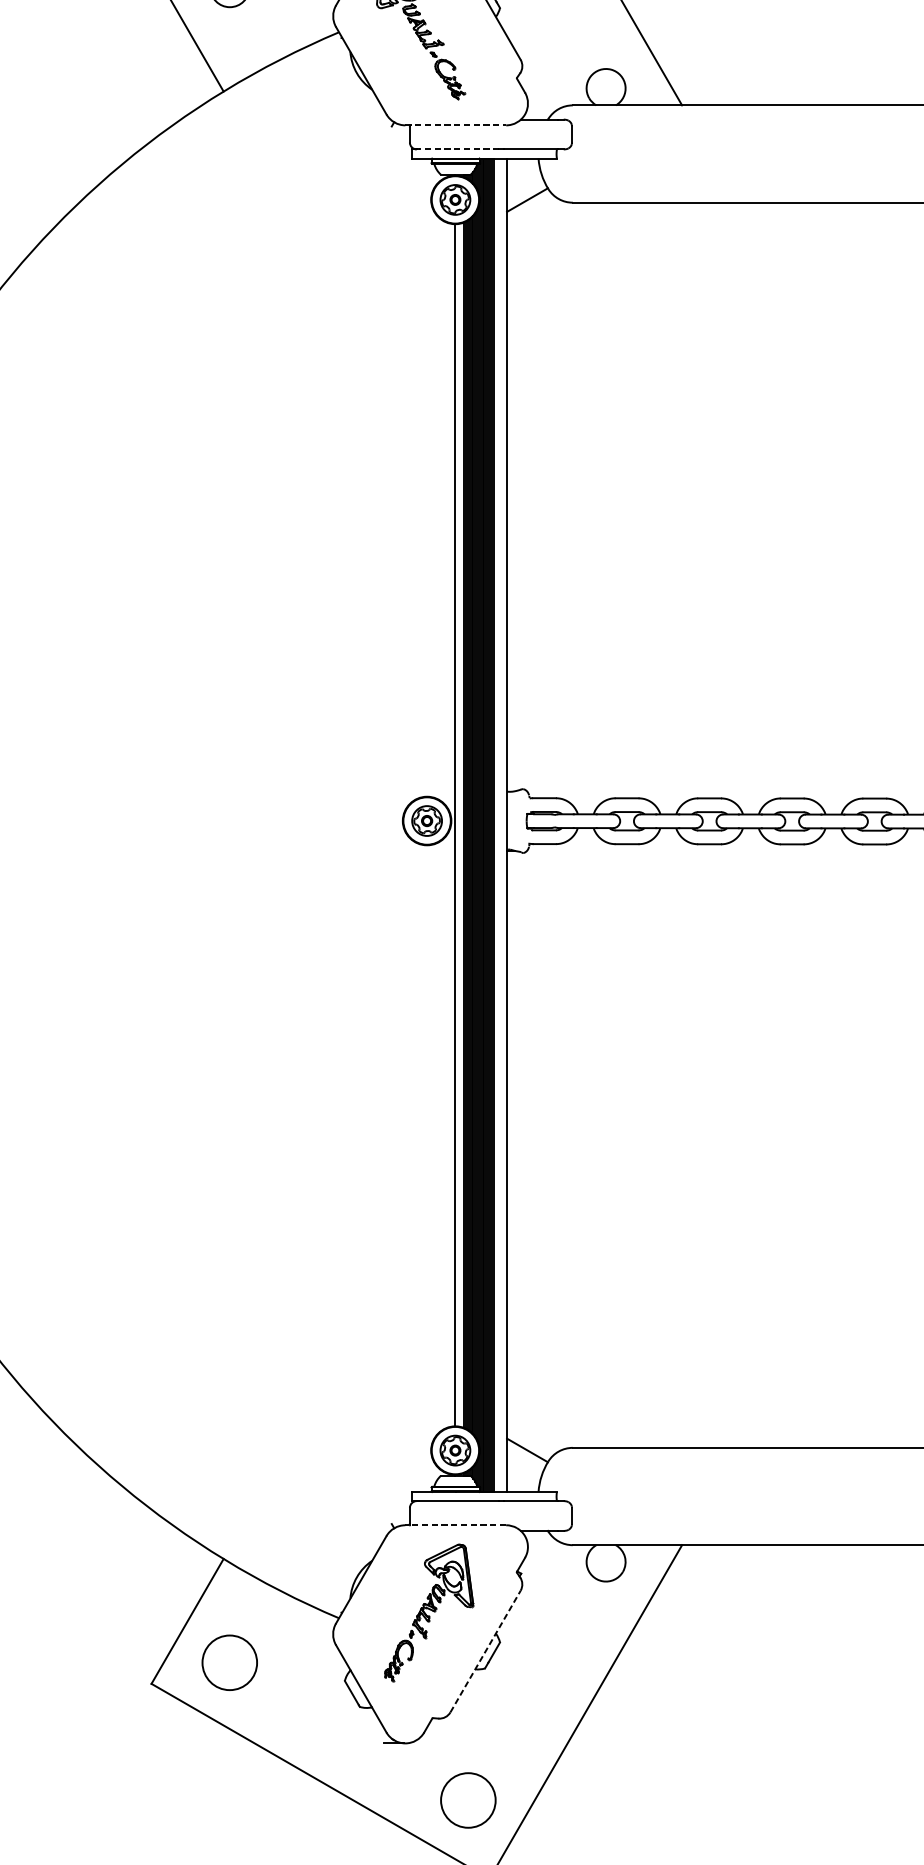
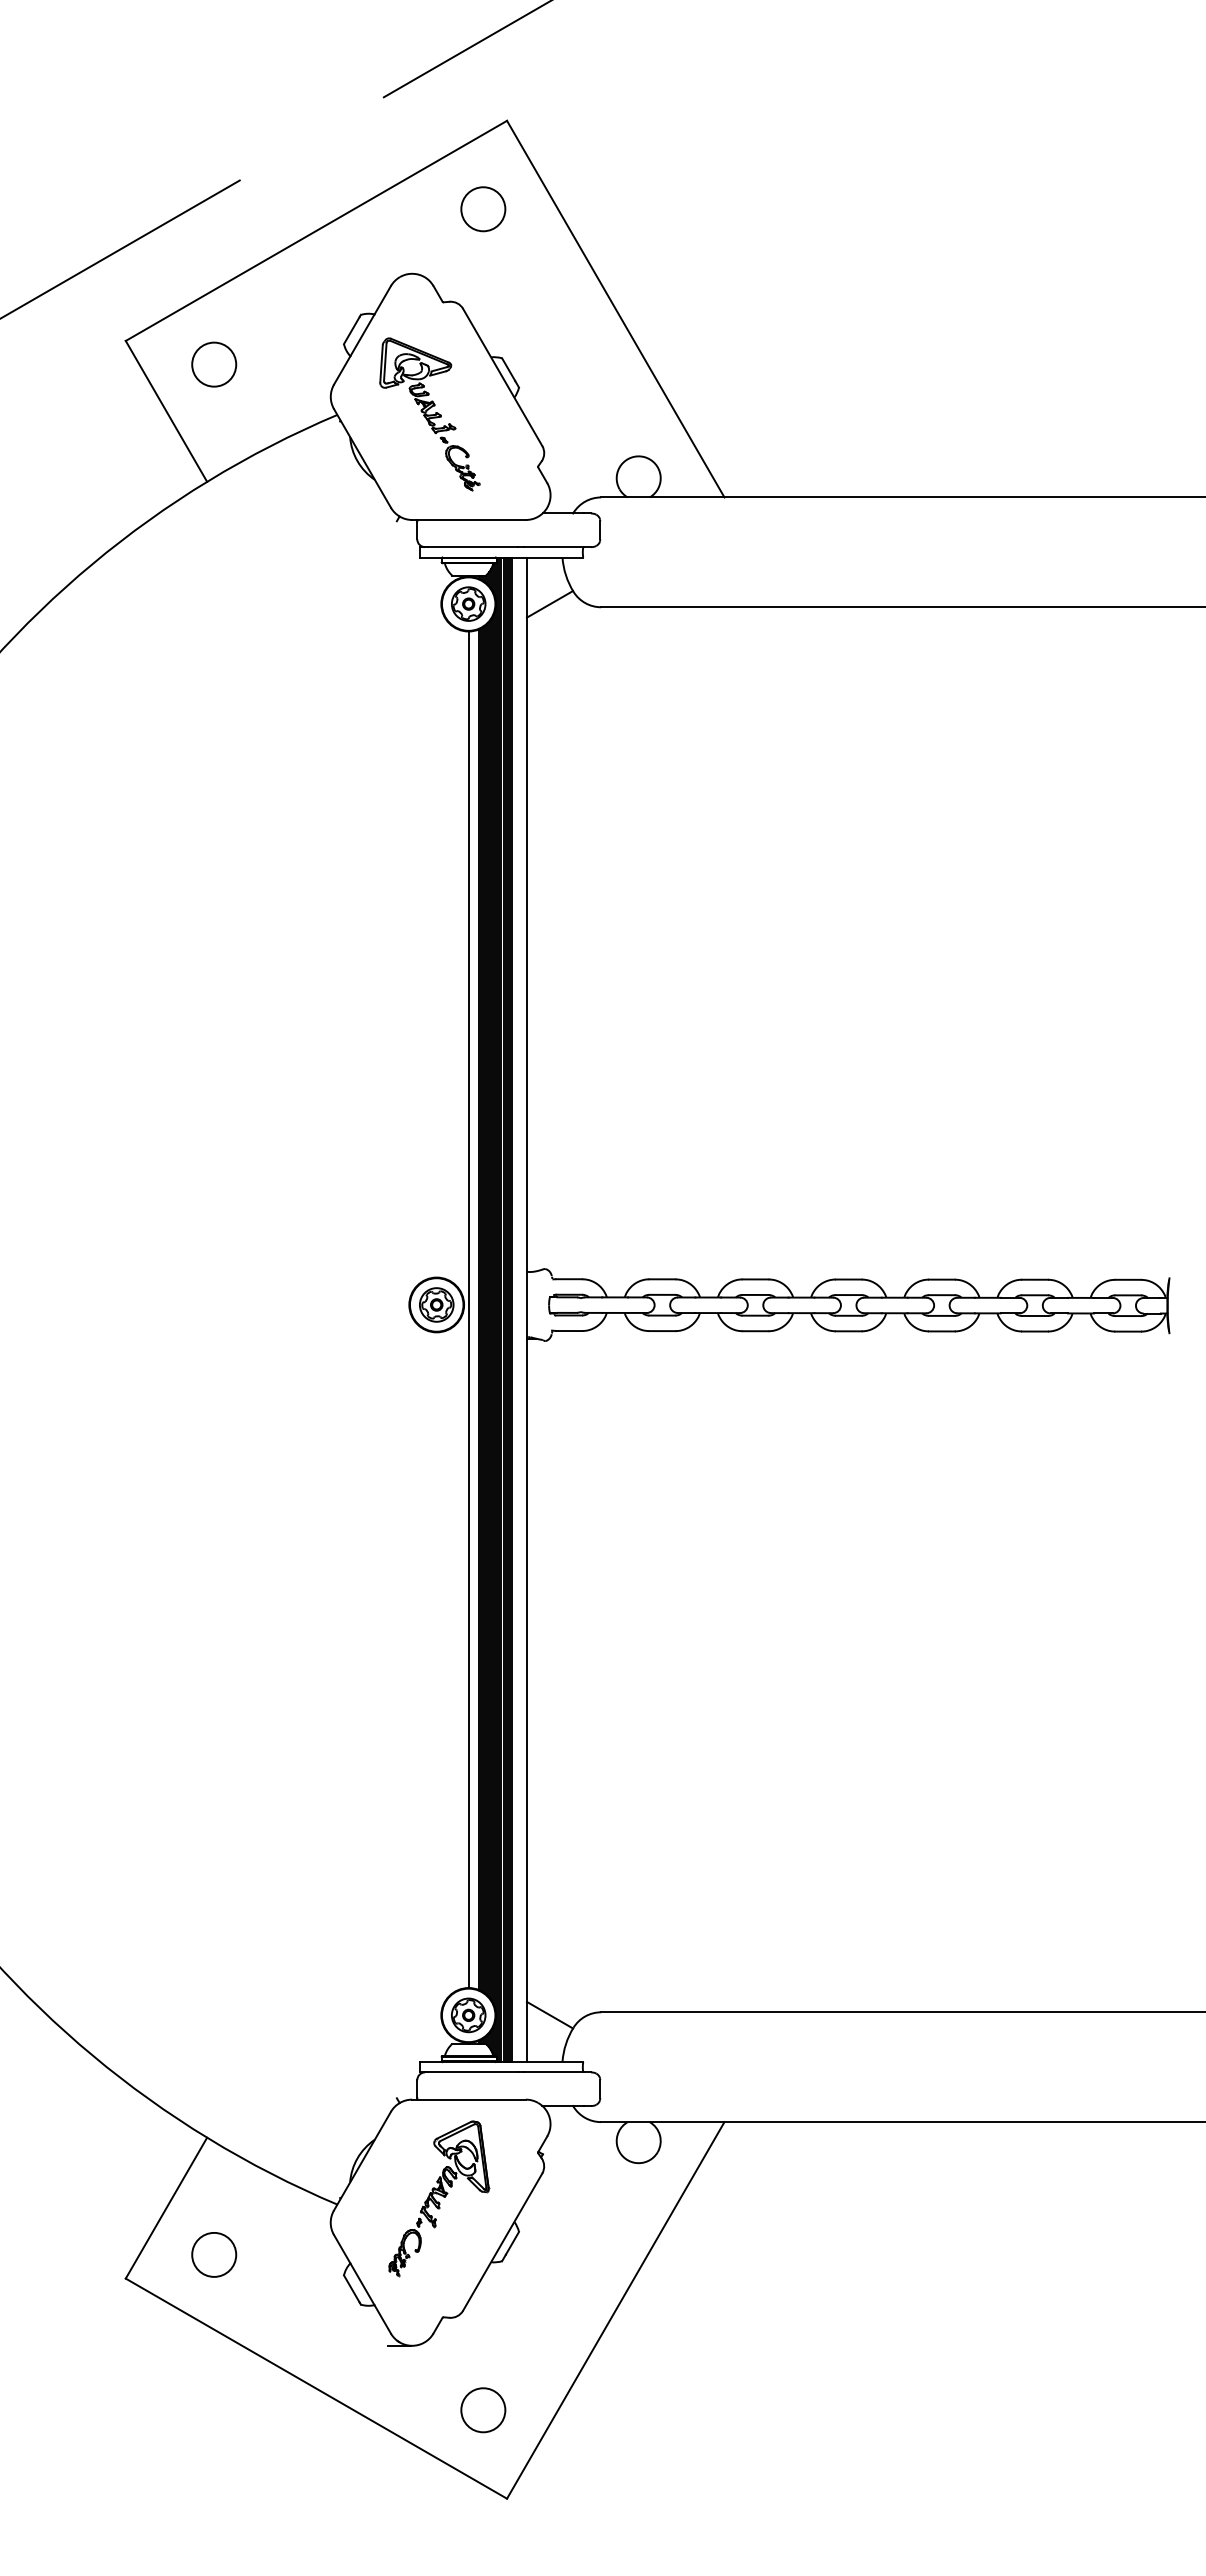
line: (456, 124) -> (469, 519), dashed -> solid
line: (458, 149) -> (472, 547), dashed -> solid
line: (456, 1525) -> (469, 2099), dashed -> solid
line: (485, 1650) -> (502, 2241), dashed -> solid
circle: (230, 1662) -> (214, 2254), size x0.71
circle: (468, 1800) -> (483, 2410), size x0.71

